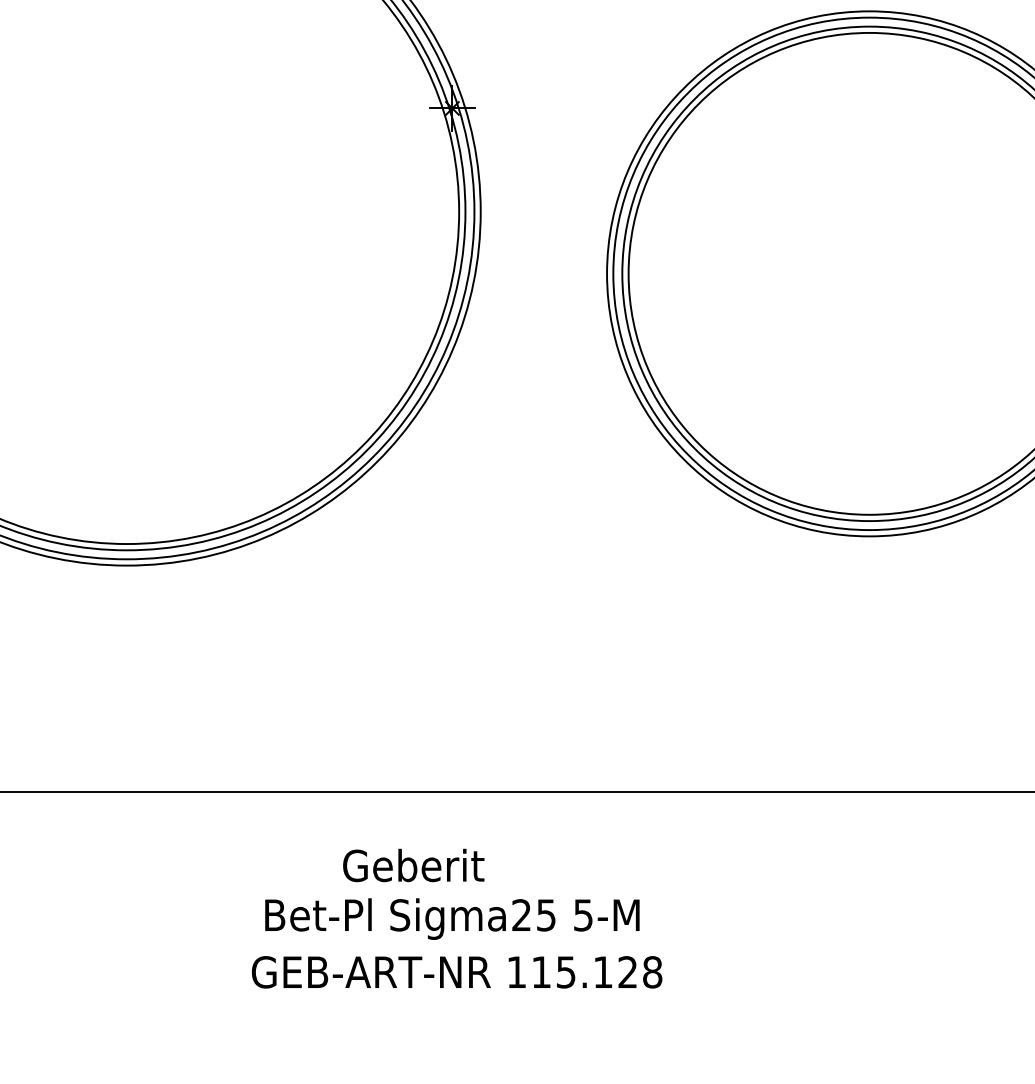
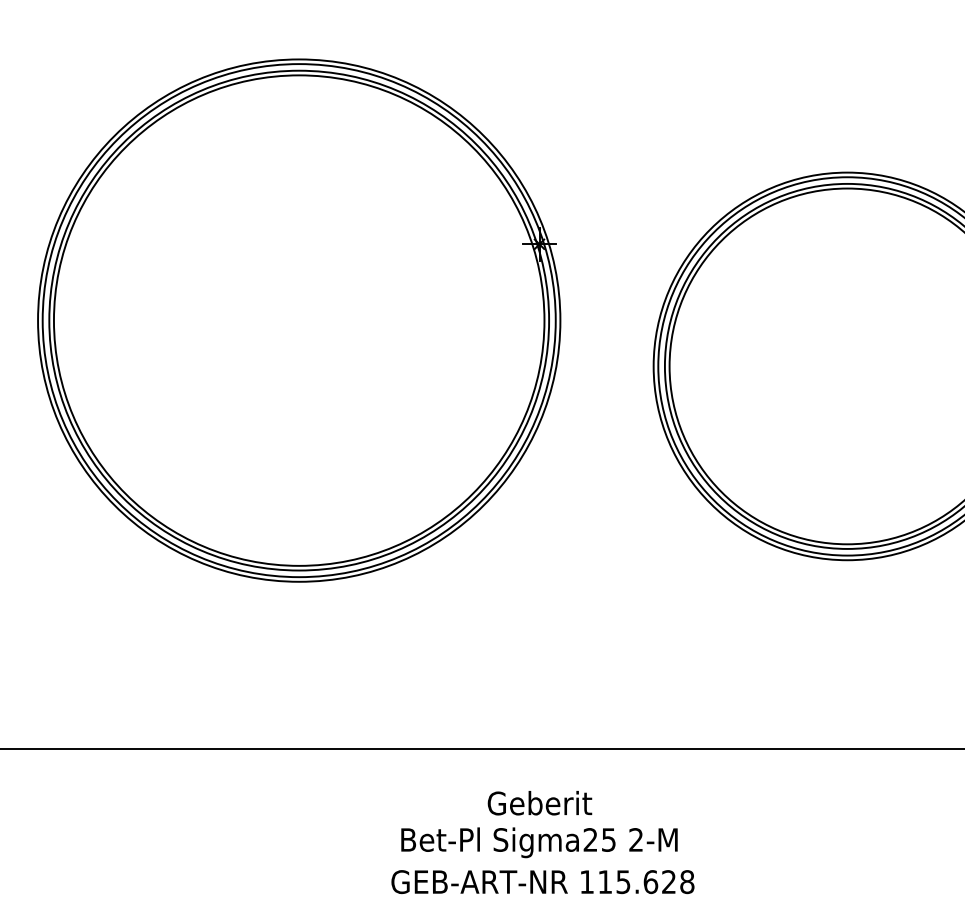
text: (413, 865) -> (539, 803), moved
text: (582, 914) -> (635, 839), 5-M -> 2-M
text: (602, 972) -> (650, 882), 115.128 -> 115.628

